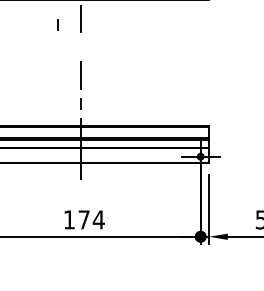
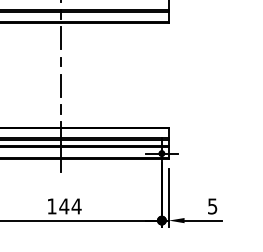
line: (56, 23) -> (60, 61), moved
text: (84, 219) -> (64, 206), 174 -> 144

